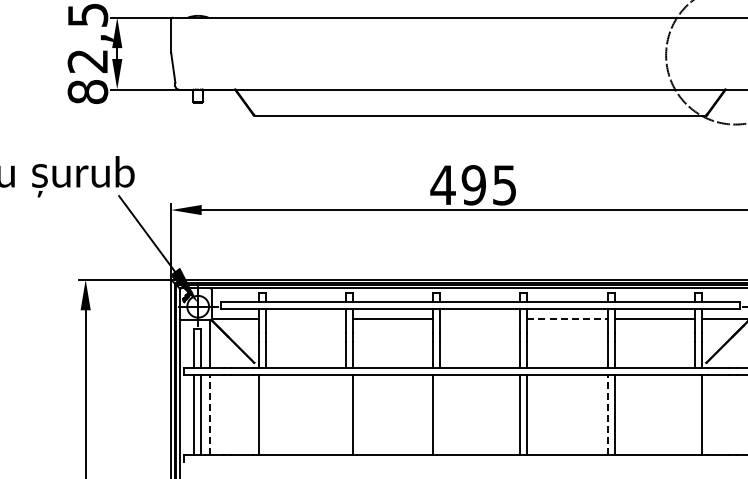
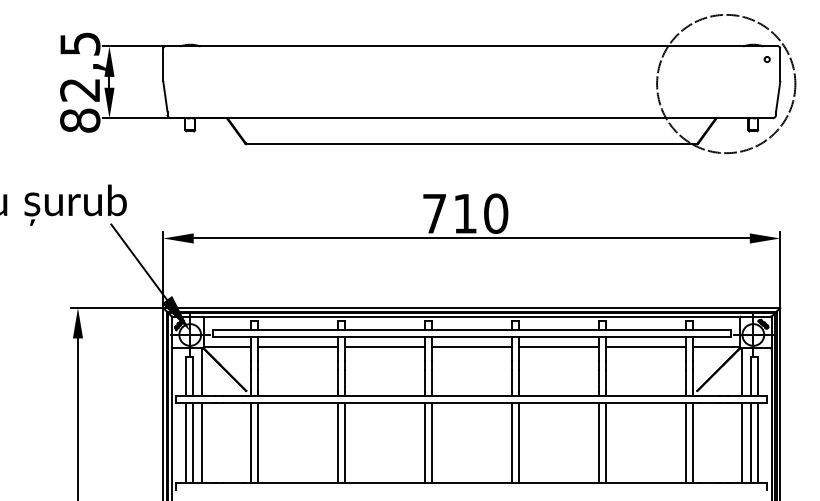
text: (473, 185) -> (464, 213), 495 -> 710
line: (305, 318) -> (297, 346), added
line: (480, 318) -> (471, 346), added
line: (567, 318) -> (558, 346), dashed -> solid
line: (210, 414) -> (202, 442), dashed -> solid
line: (265, 414) -> (257, 442), added
line: (345, 414) -> (337, 442), added
line: (440, 414) -> (431, 442), added
line: (607, 414) -> (598, 442), dashed -> solid
line: (694, 414) -> (685, 442), added

